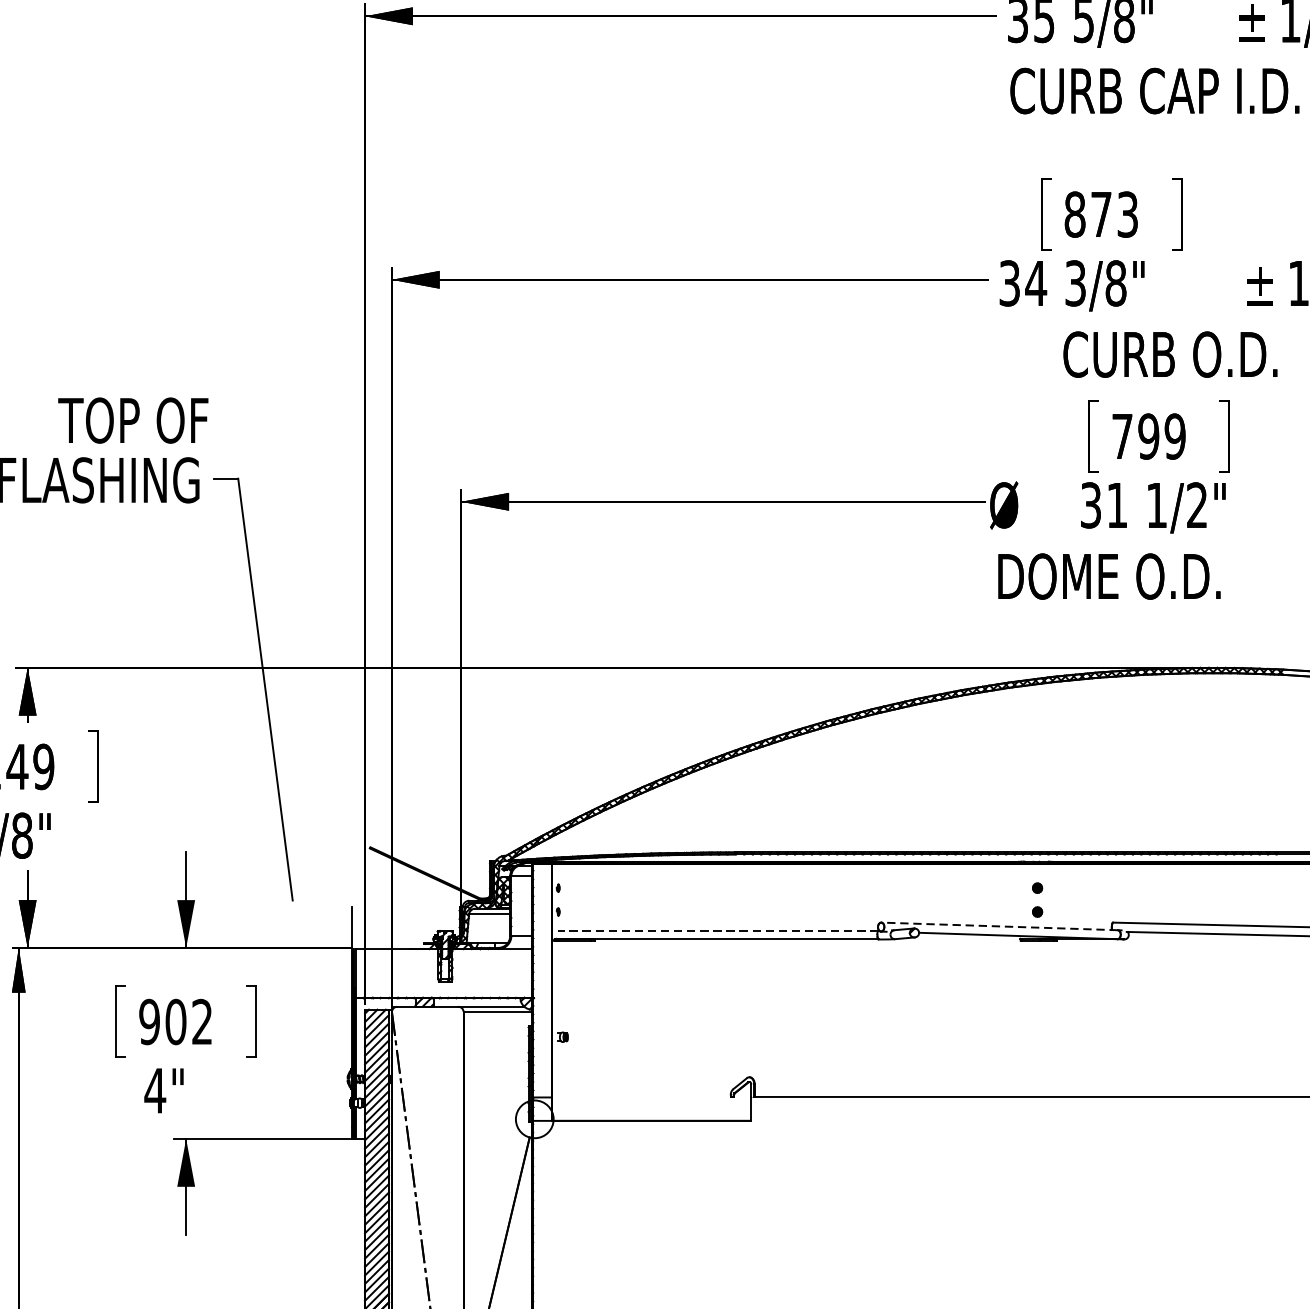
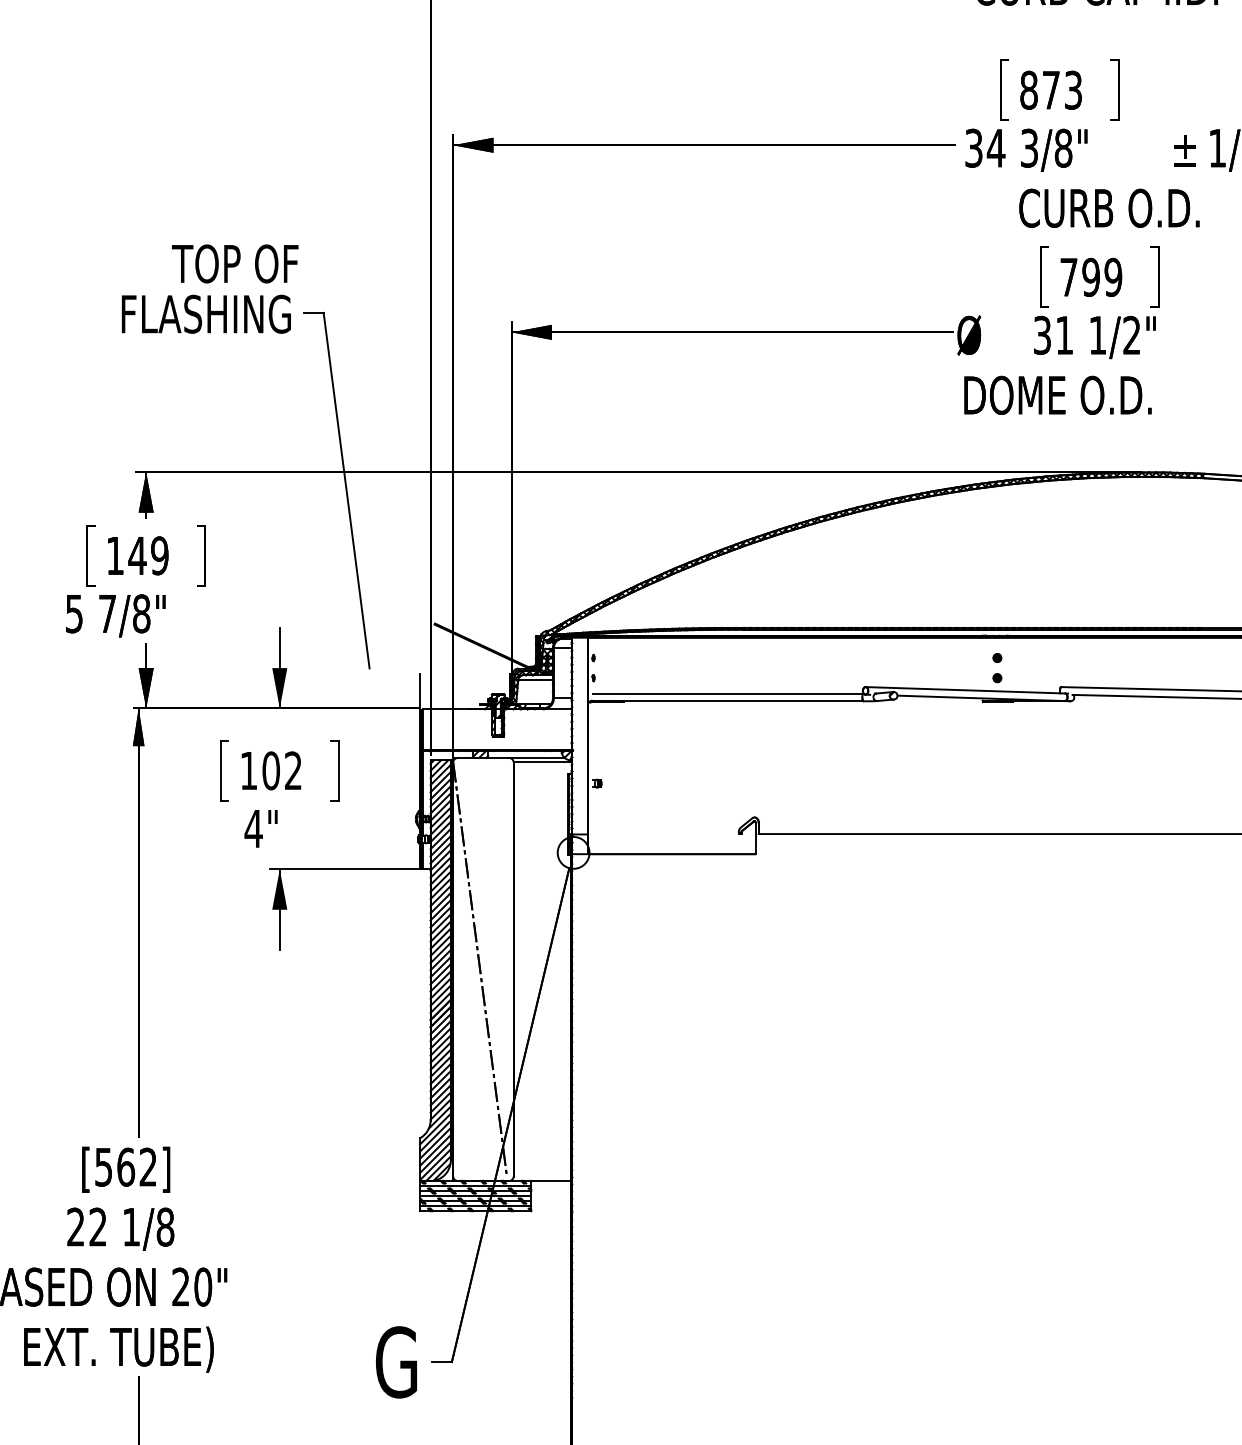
line: (999, 926) -> (965, 690), dashed -> solid
line: (717, 930) -> (727, 693), dashed -> solid
text: (149, 1021) -> (248, 770), 902 -> 102

